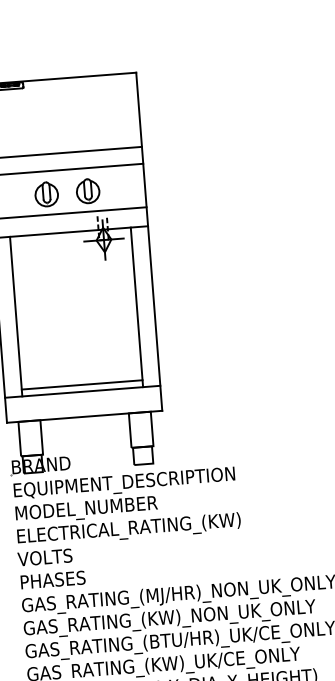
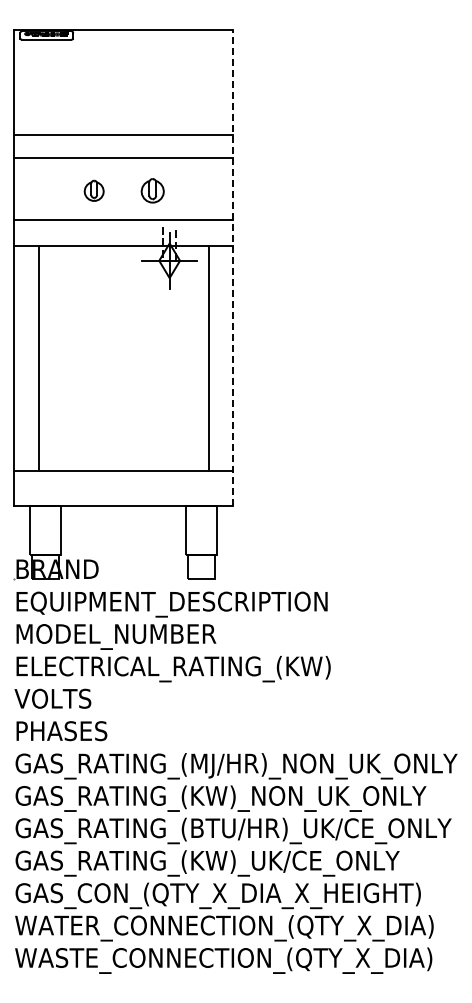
part: (87, 191) -> (152, 190), size x0.7
part: (46, 194) -> (93, 190), size x0.6
line: (149, 241) -> (232, 267), solid -> dashed
line: (82, 385) -> (123, 461), removed

